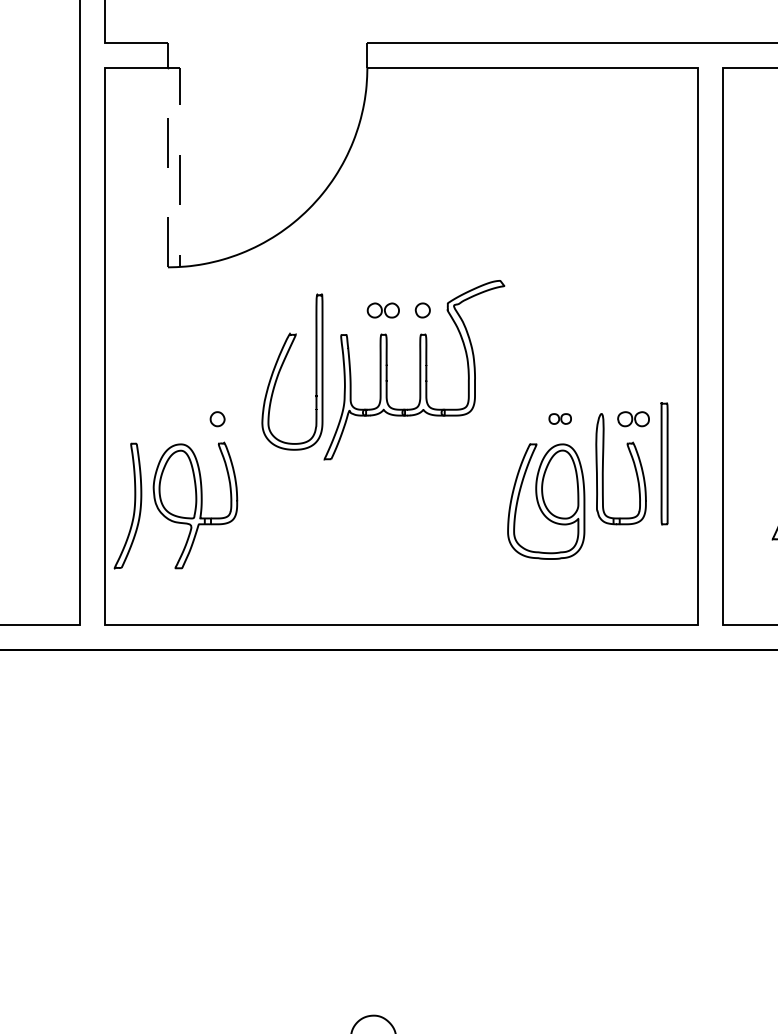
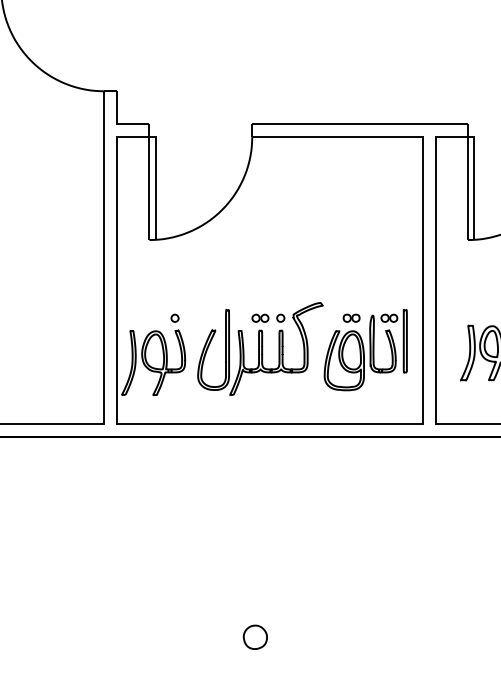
line: (175, 68) -> (153, 137), dashed -> solid
part: (383, 369) -> (260, 348), moved
part: (560, 417) -> (351, 317), size x1.43

